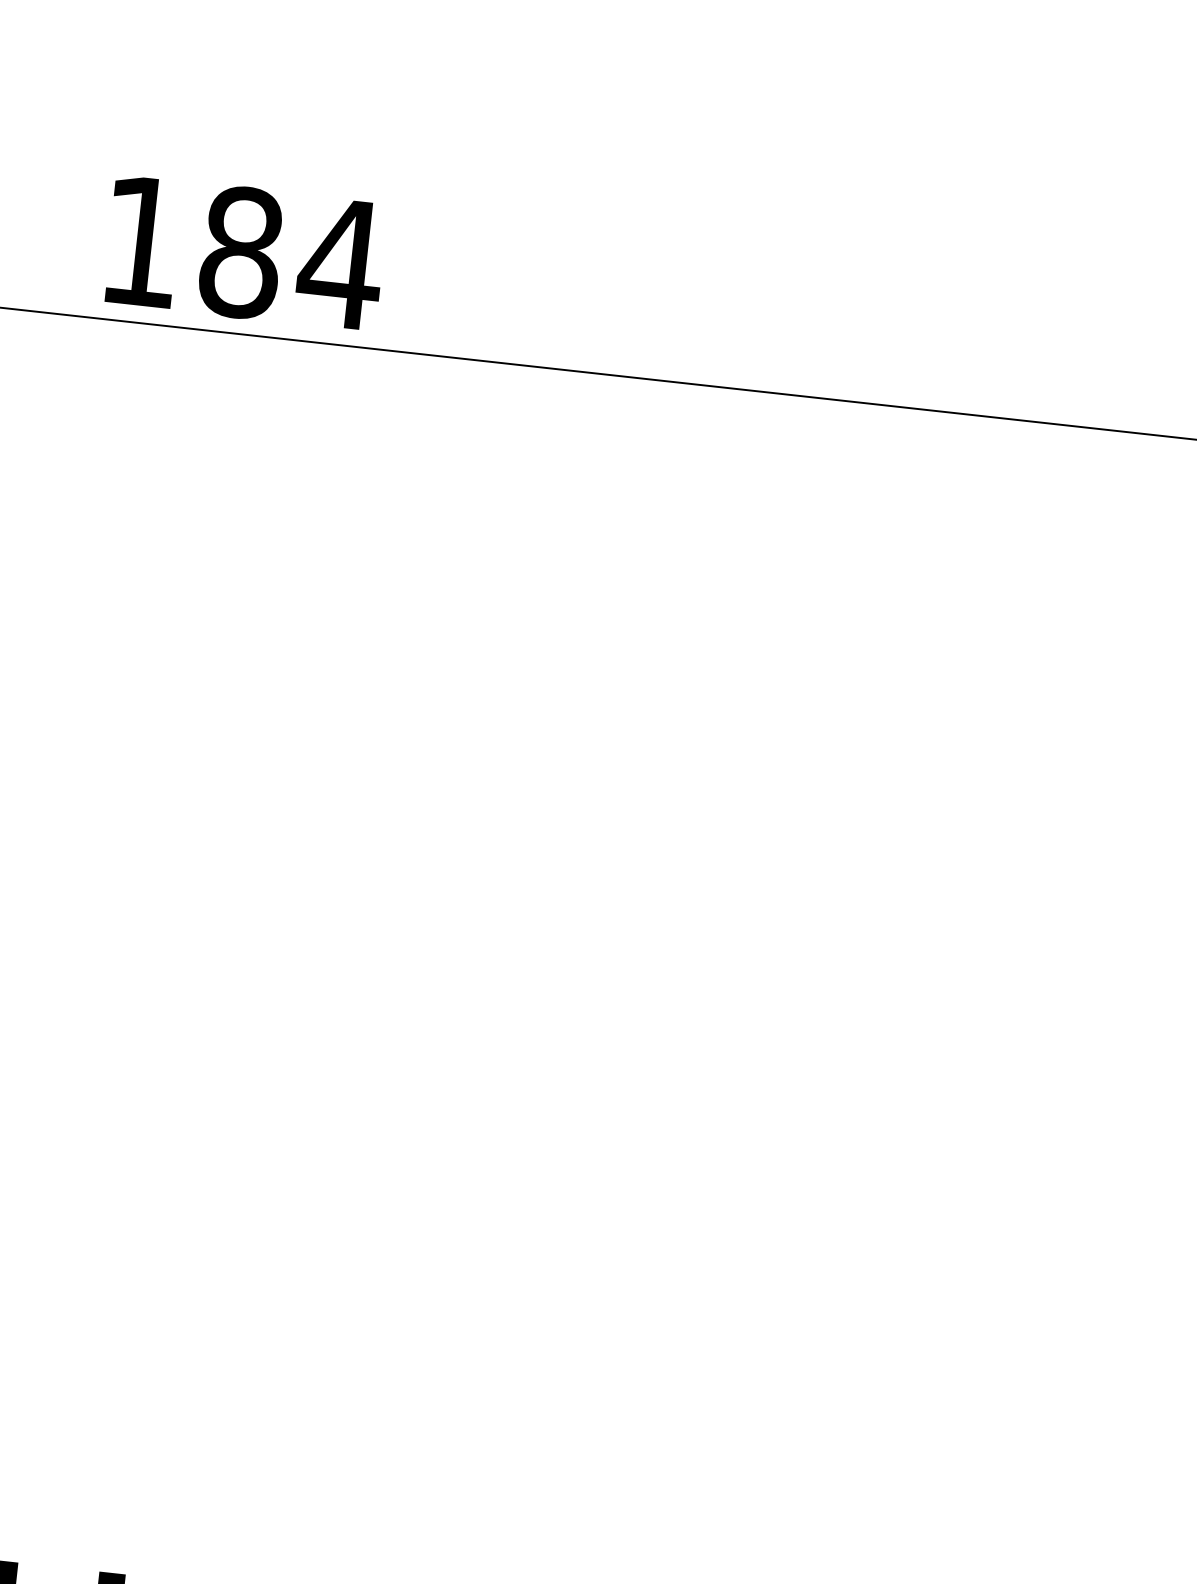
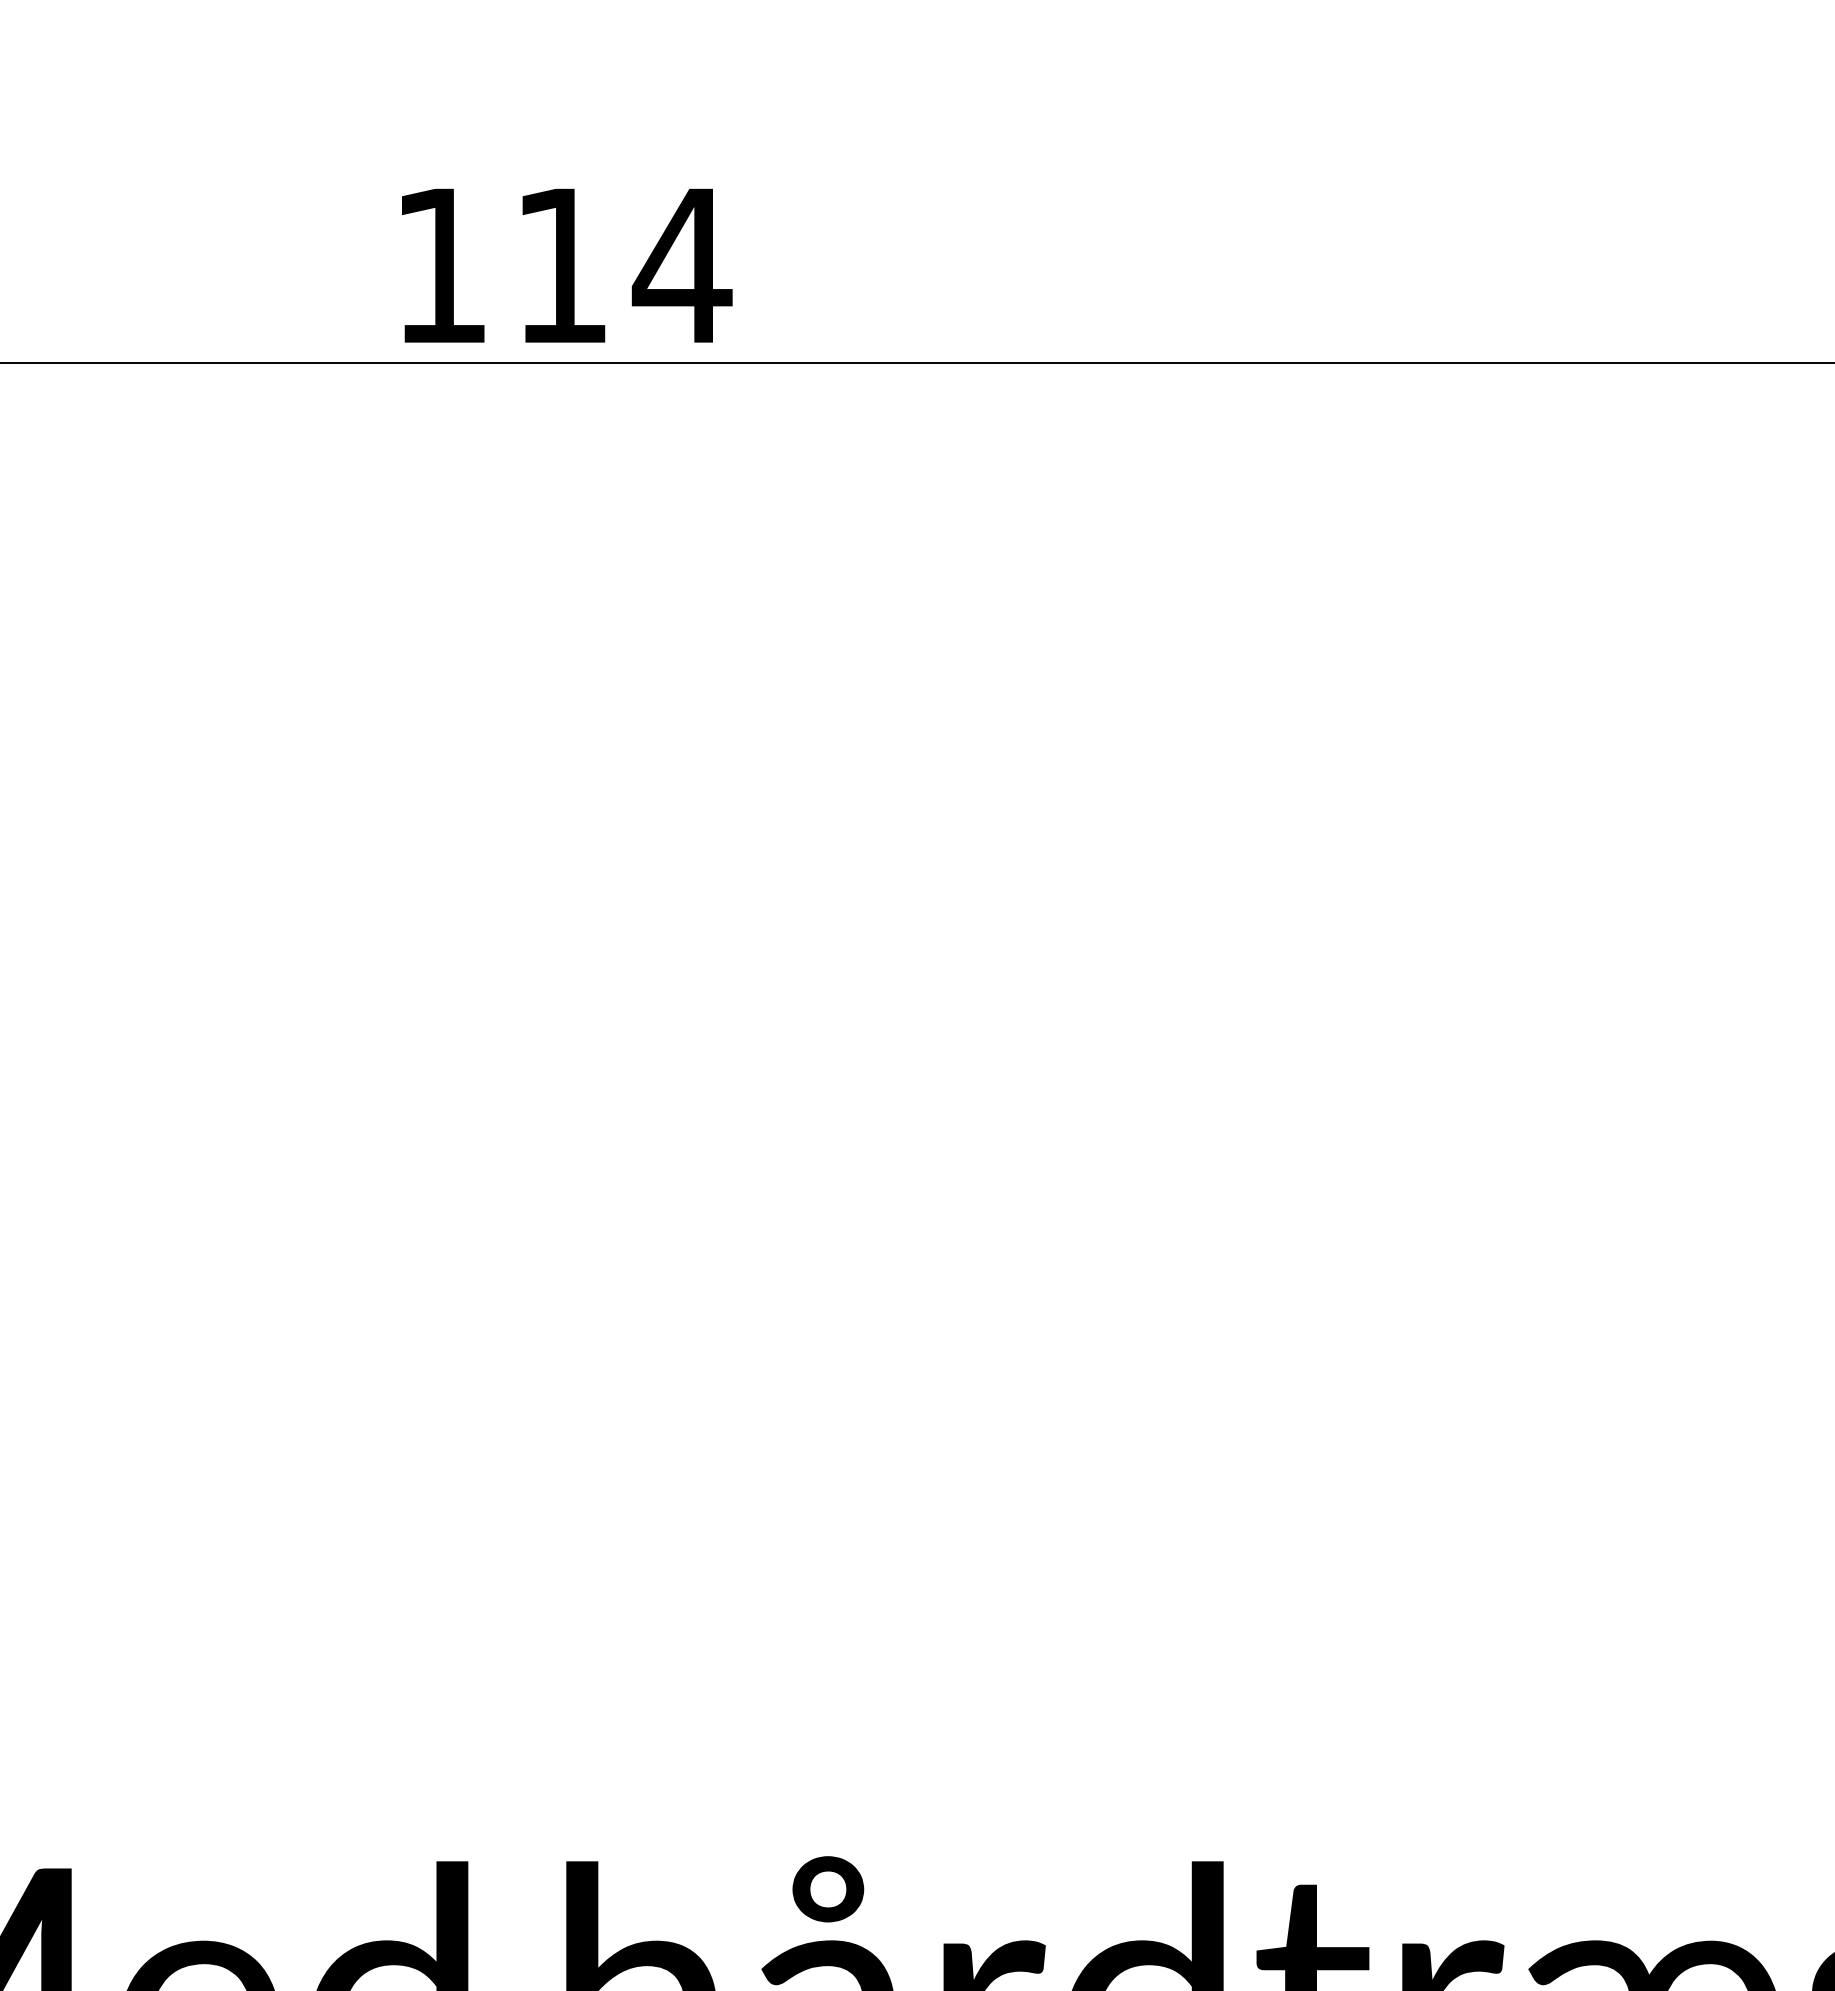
text: (241, 252) -> (561, 265), 184 -> 114

